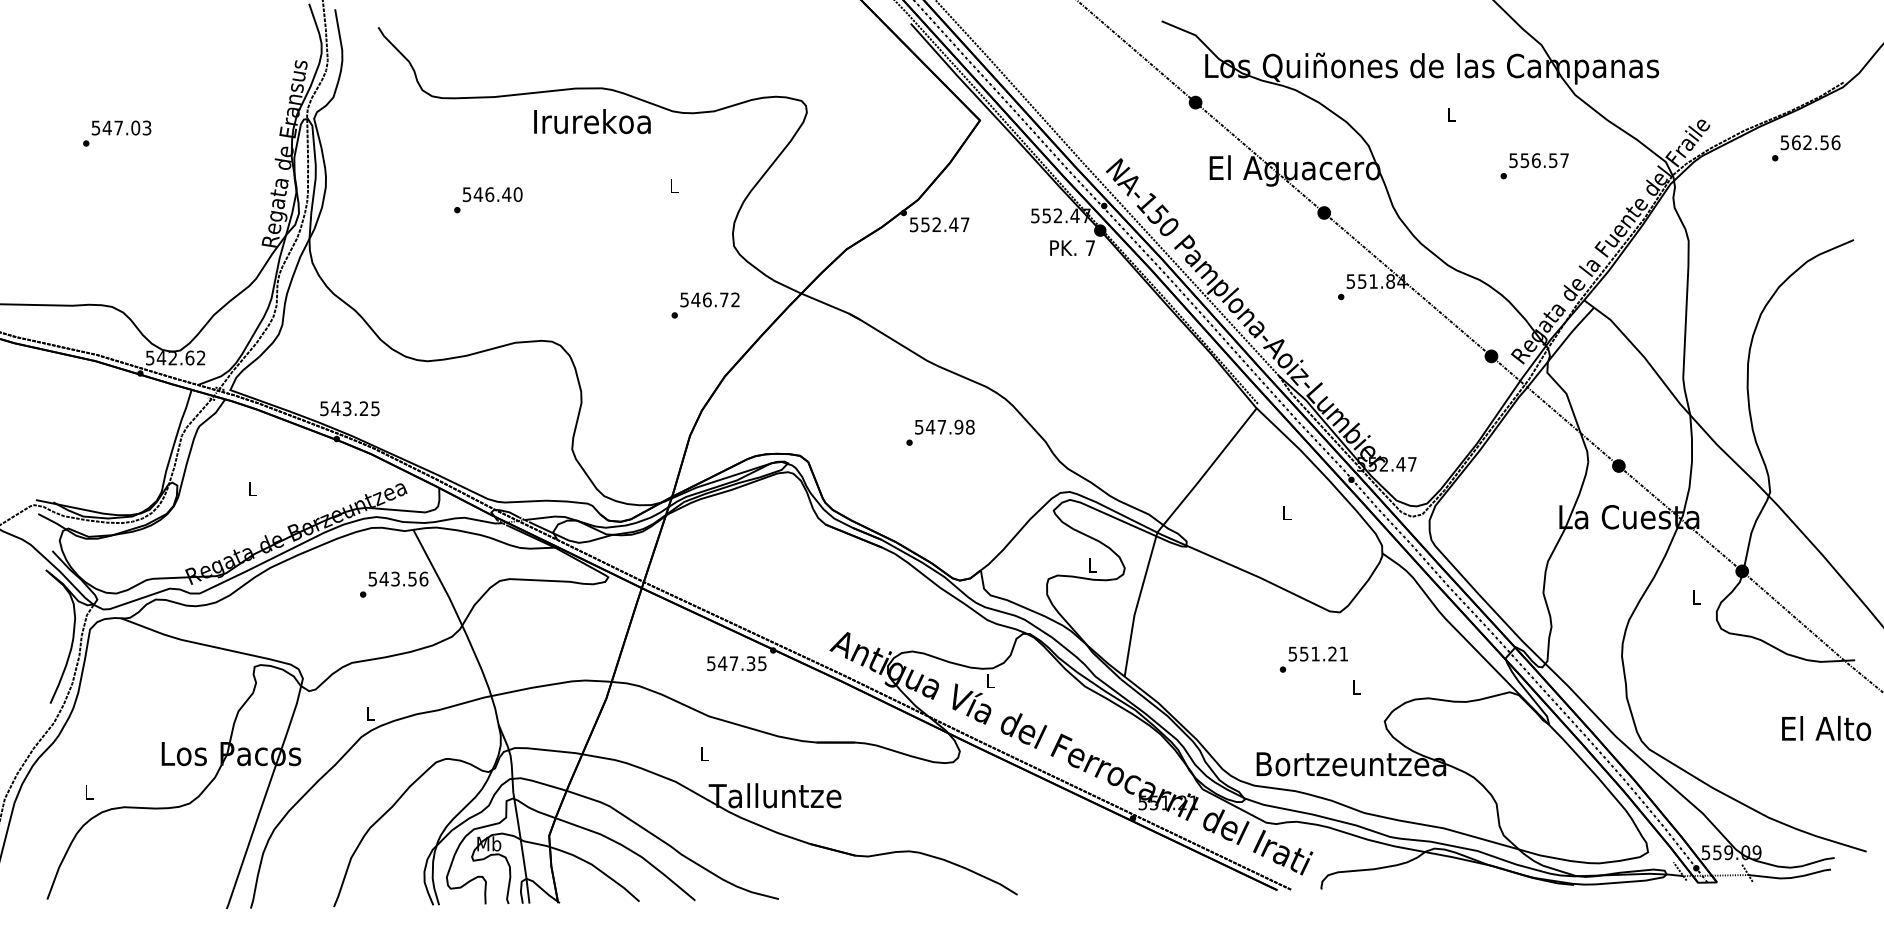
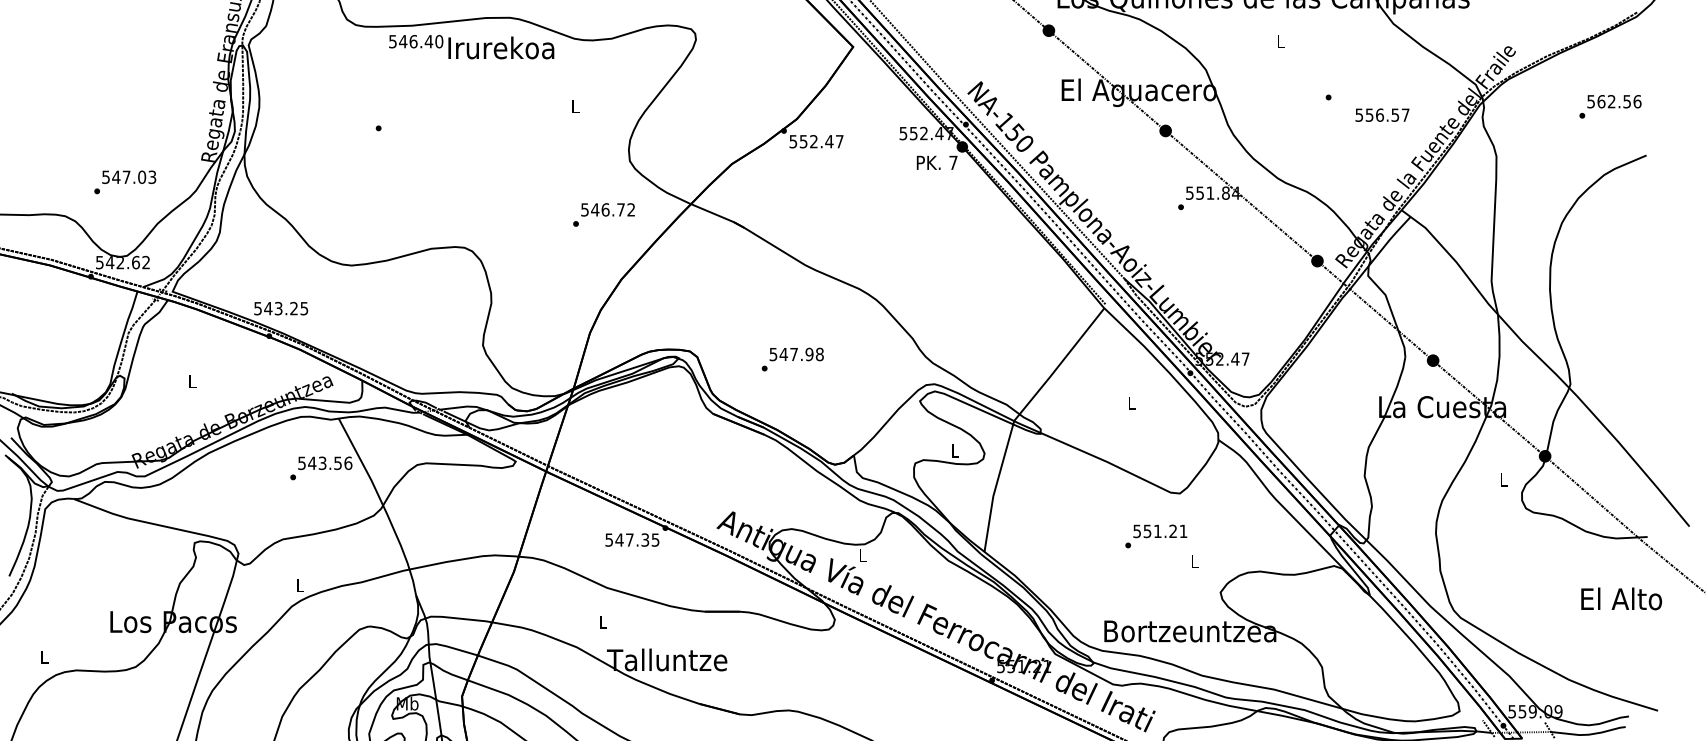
text: (117, 133) -> (125, 182), moved
text: (1806, 148) -> (1610, 106), moved
text: (1538, 160) -> (1381, 115), moved
text: (492, 194) -> (416, 41), moved
text: (940, 432) -> (792, 359), moved

